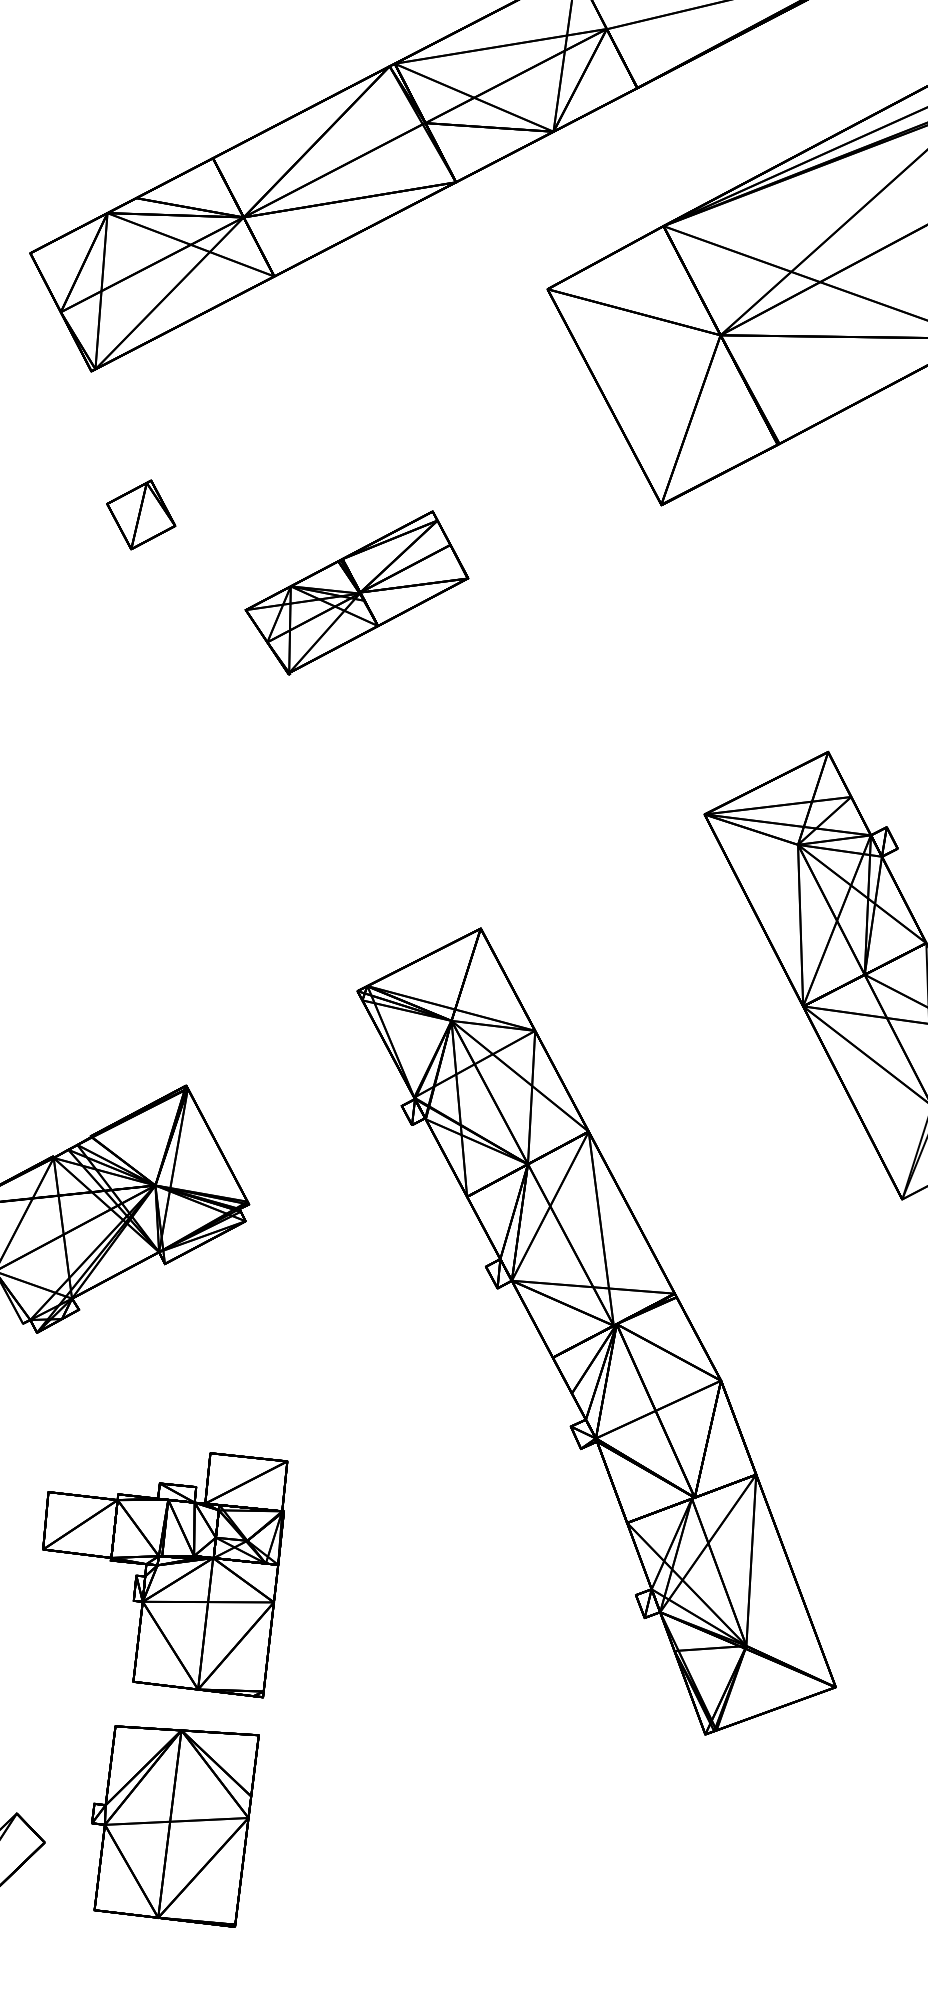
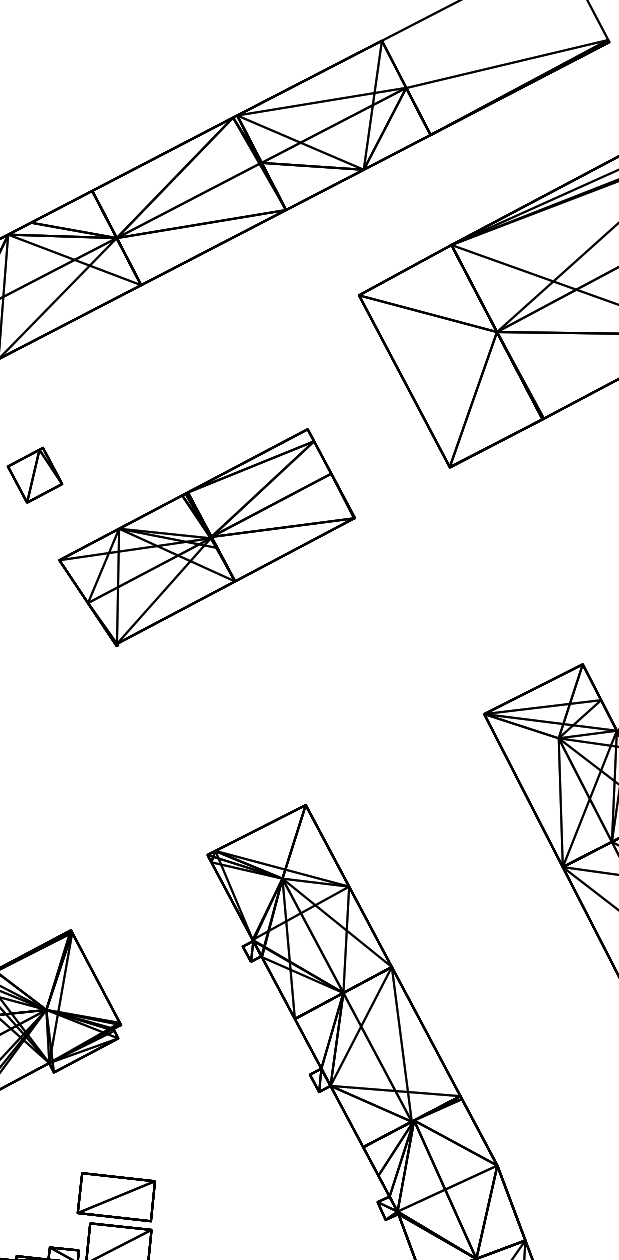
part: (356, 592) -> (206, 537), size x1.67
part: (242, 1420) -> (115, 1197), added

